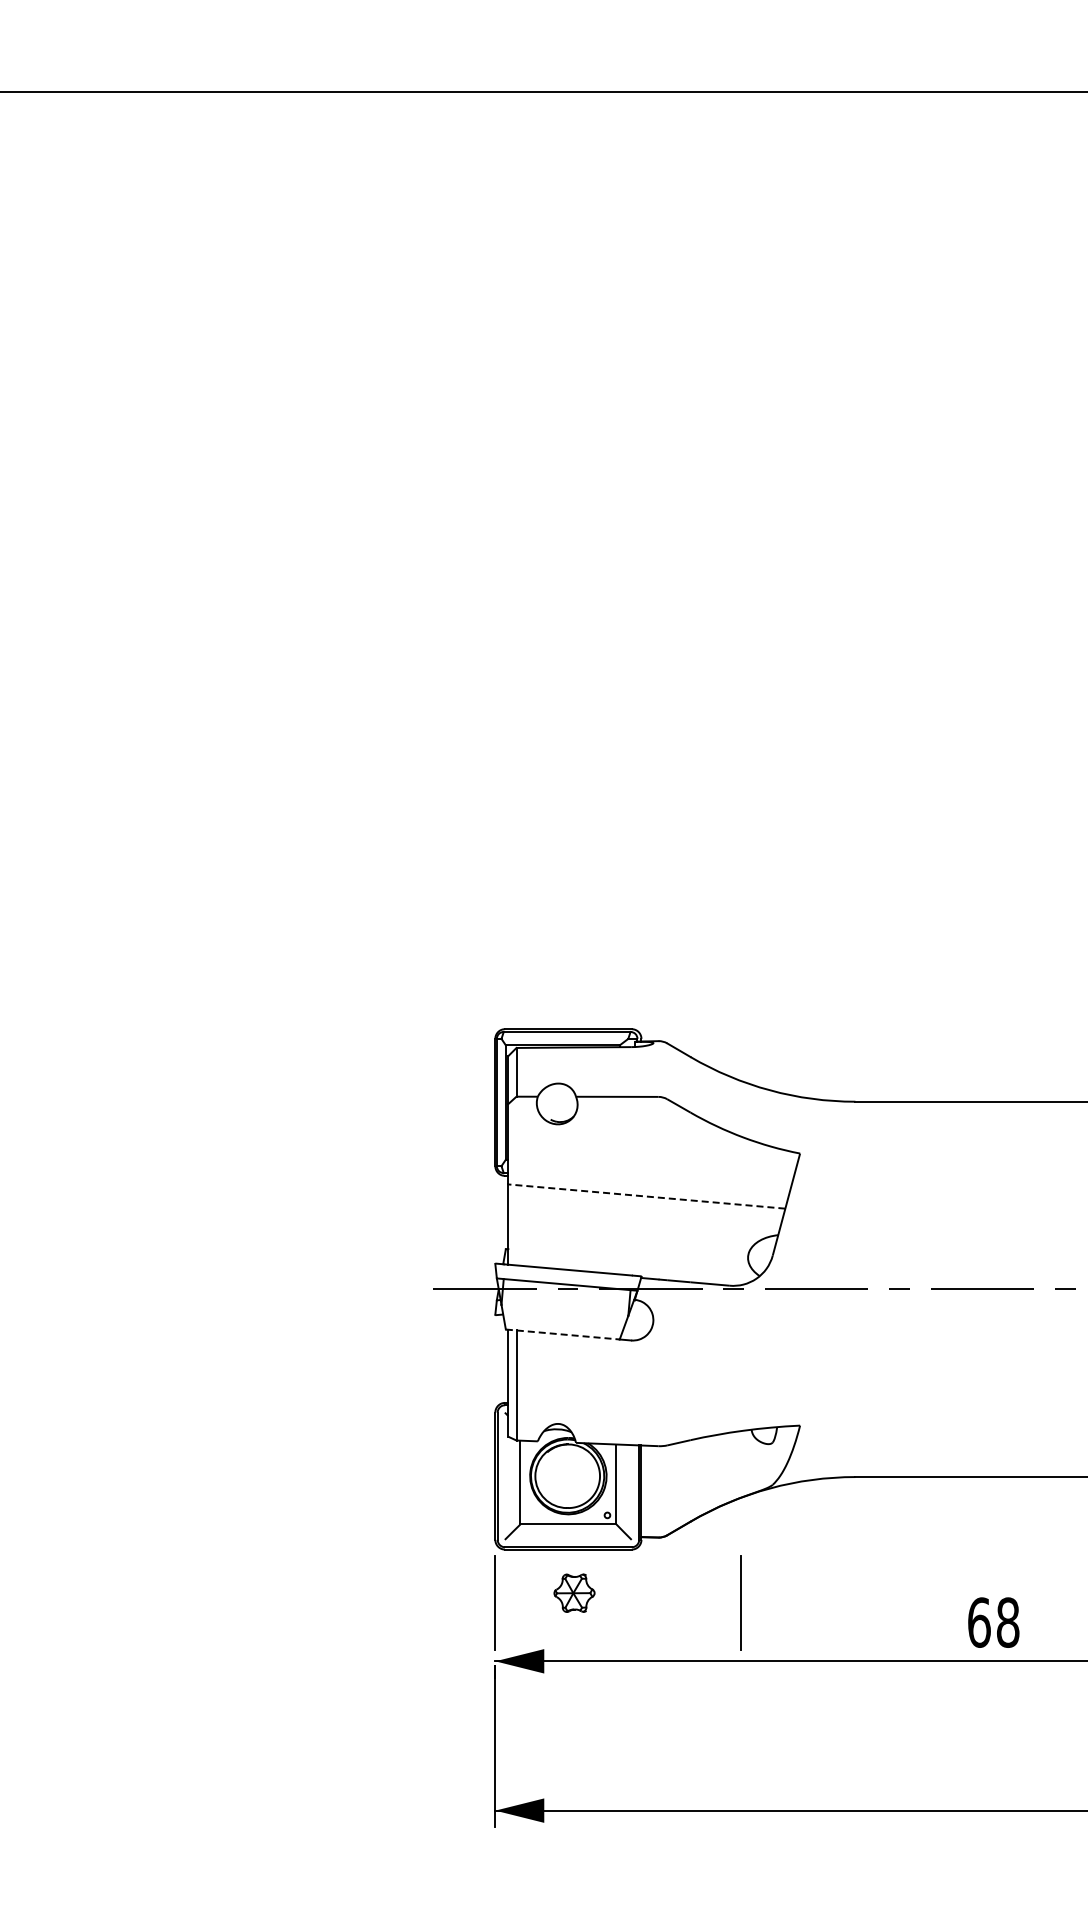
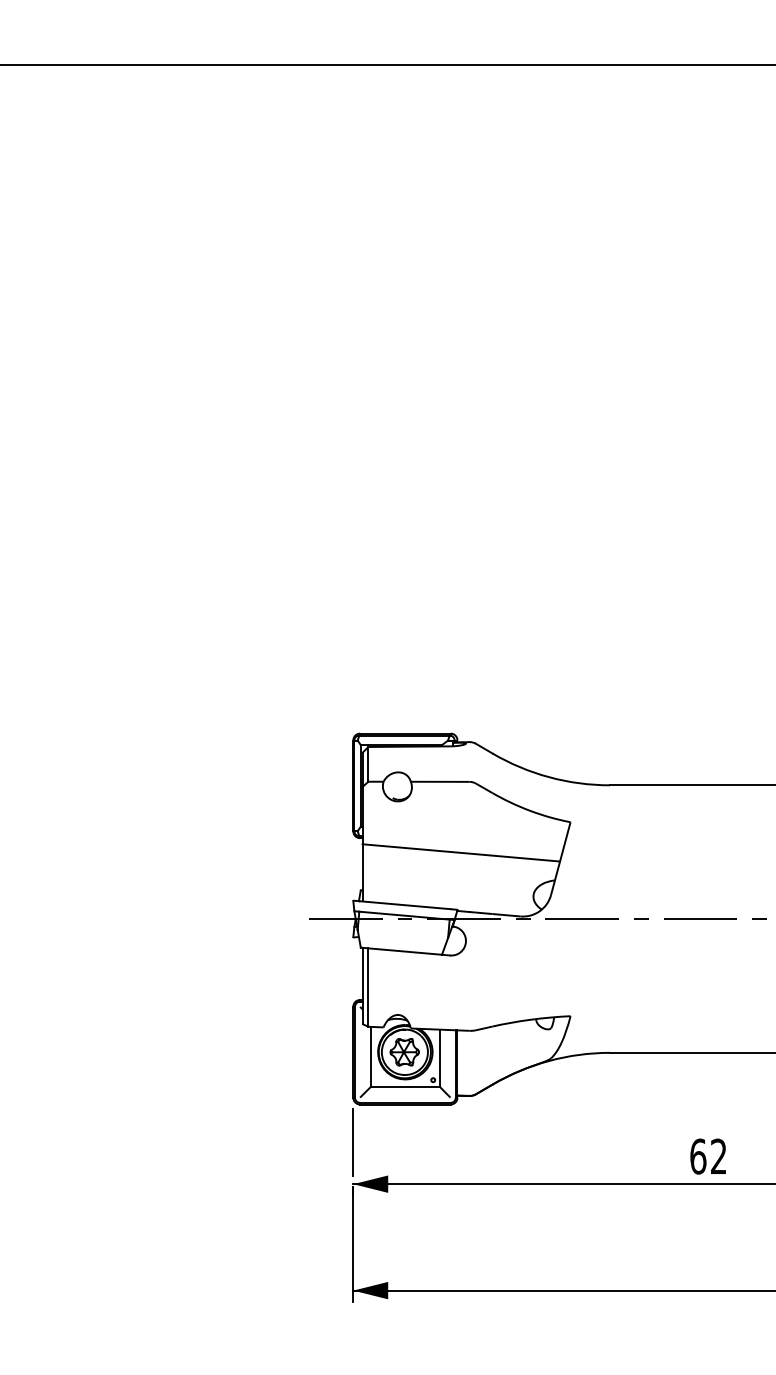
line: (646, 1196) -> (461, 852), dashed -> solid
line: (563, 1334) -> (401, 951), dashed -> solid
part: (574, 1592) -> (404, 1051), moved
line: (740, 1602) -> (528, 1142), removed
text: (1008, 1622) -> (719, 1156), 68 -> 62

